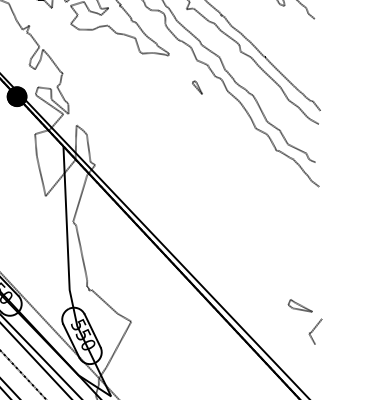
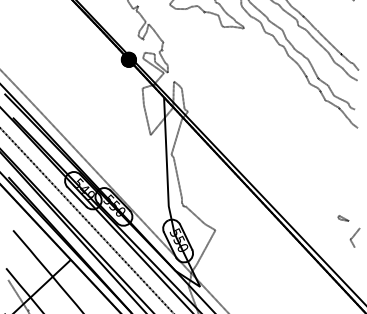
part: (197, 87) -> (265, 52), removed
part: (300, 306) -> (343, 218), size x0.6

